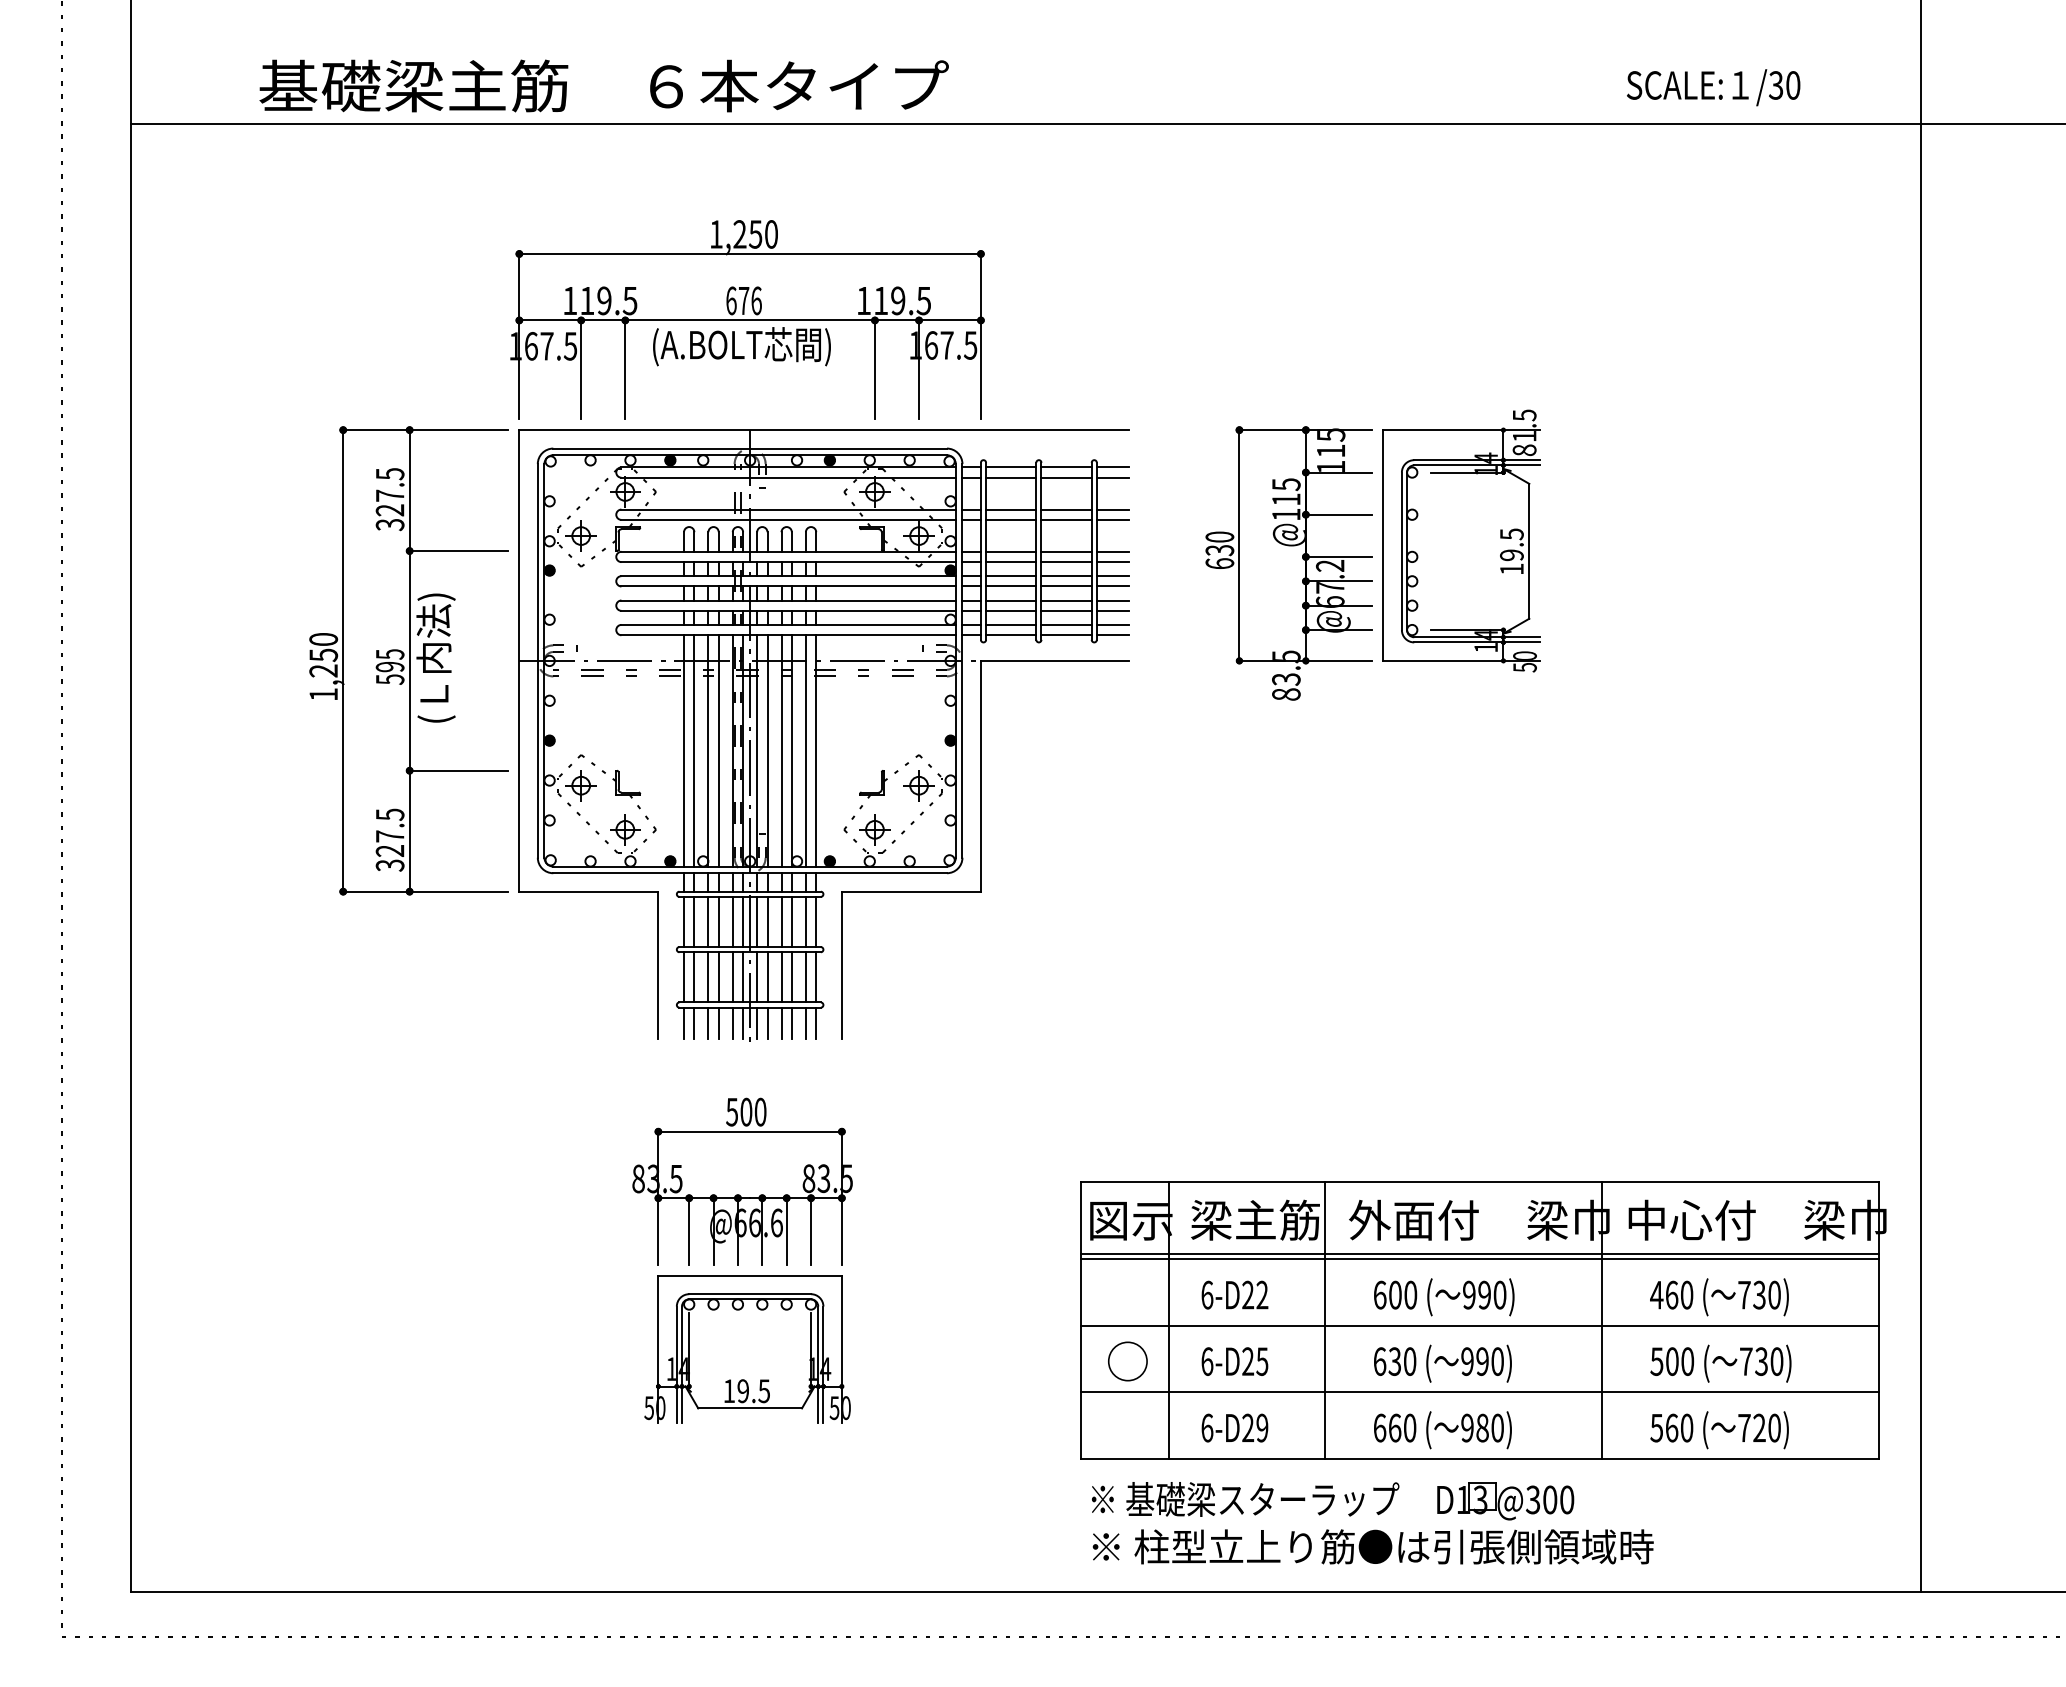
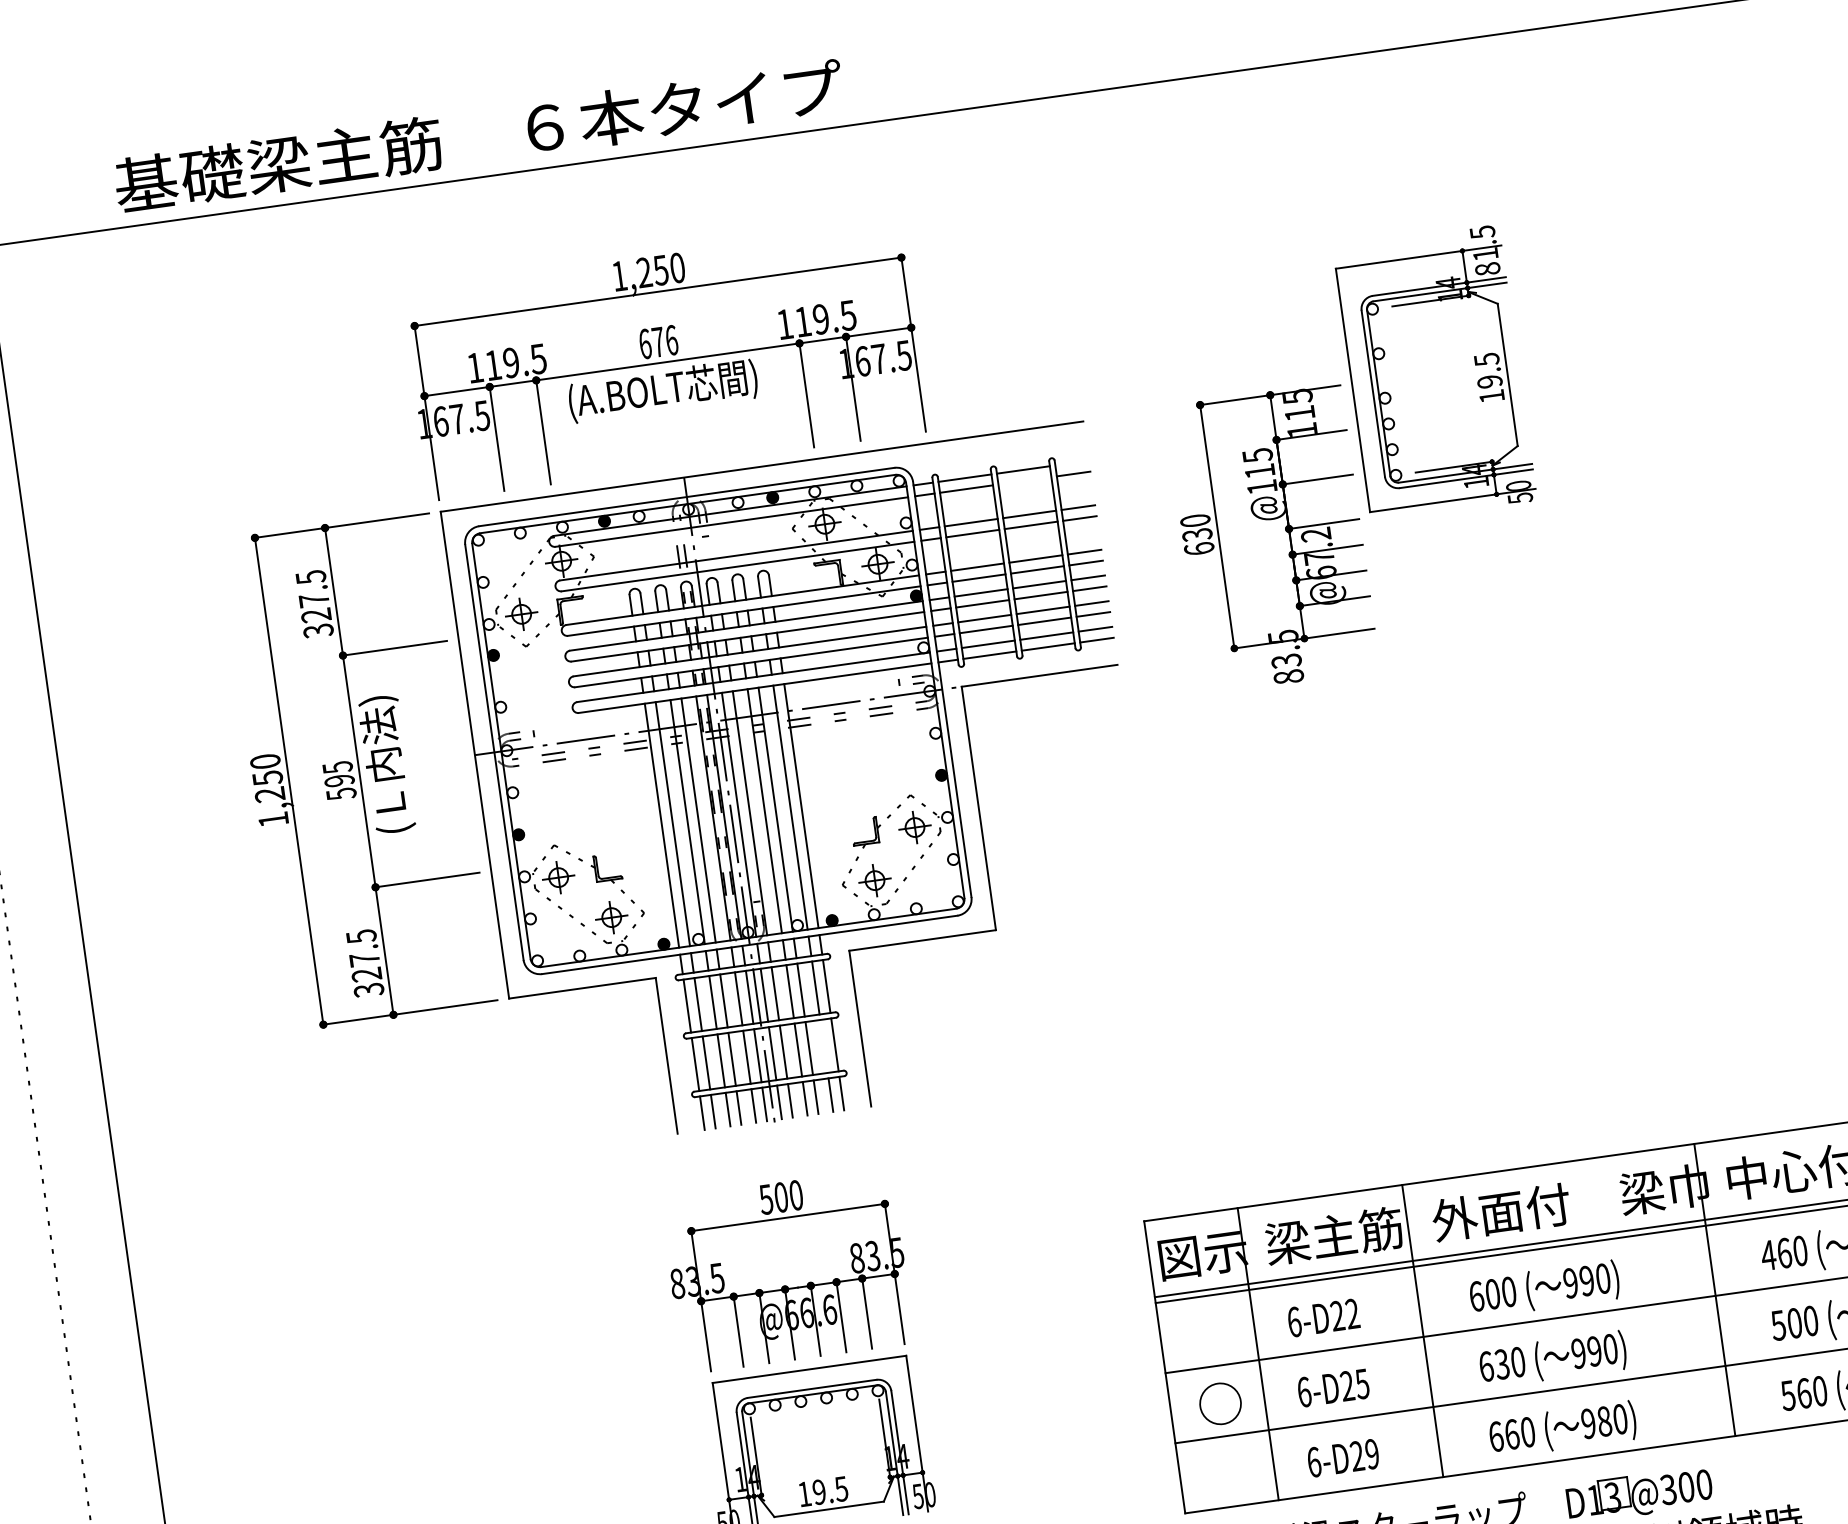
line: (1112, 467) -> (1071, 463), removed
line: (1066, 477) -> (1024, 480), removed
part: (1461, 540) -> (1434, 373), moved
line: (805, 977) -> (823, 1046), removed

